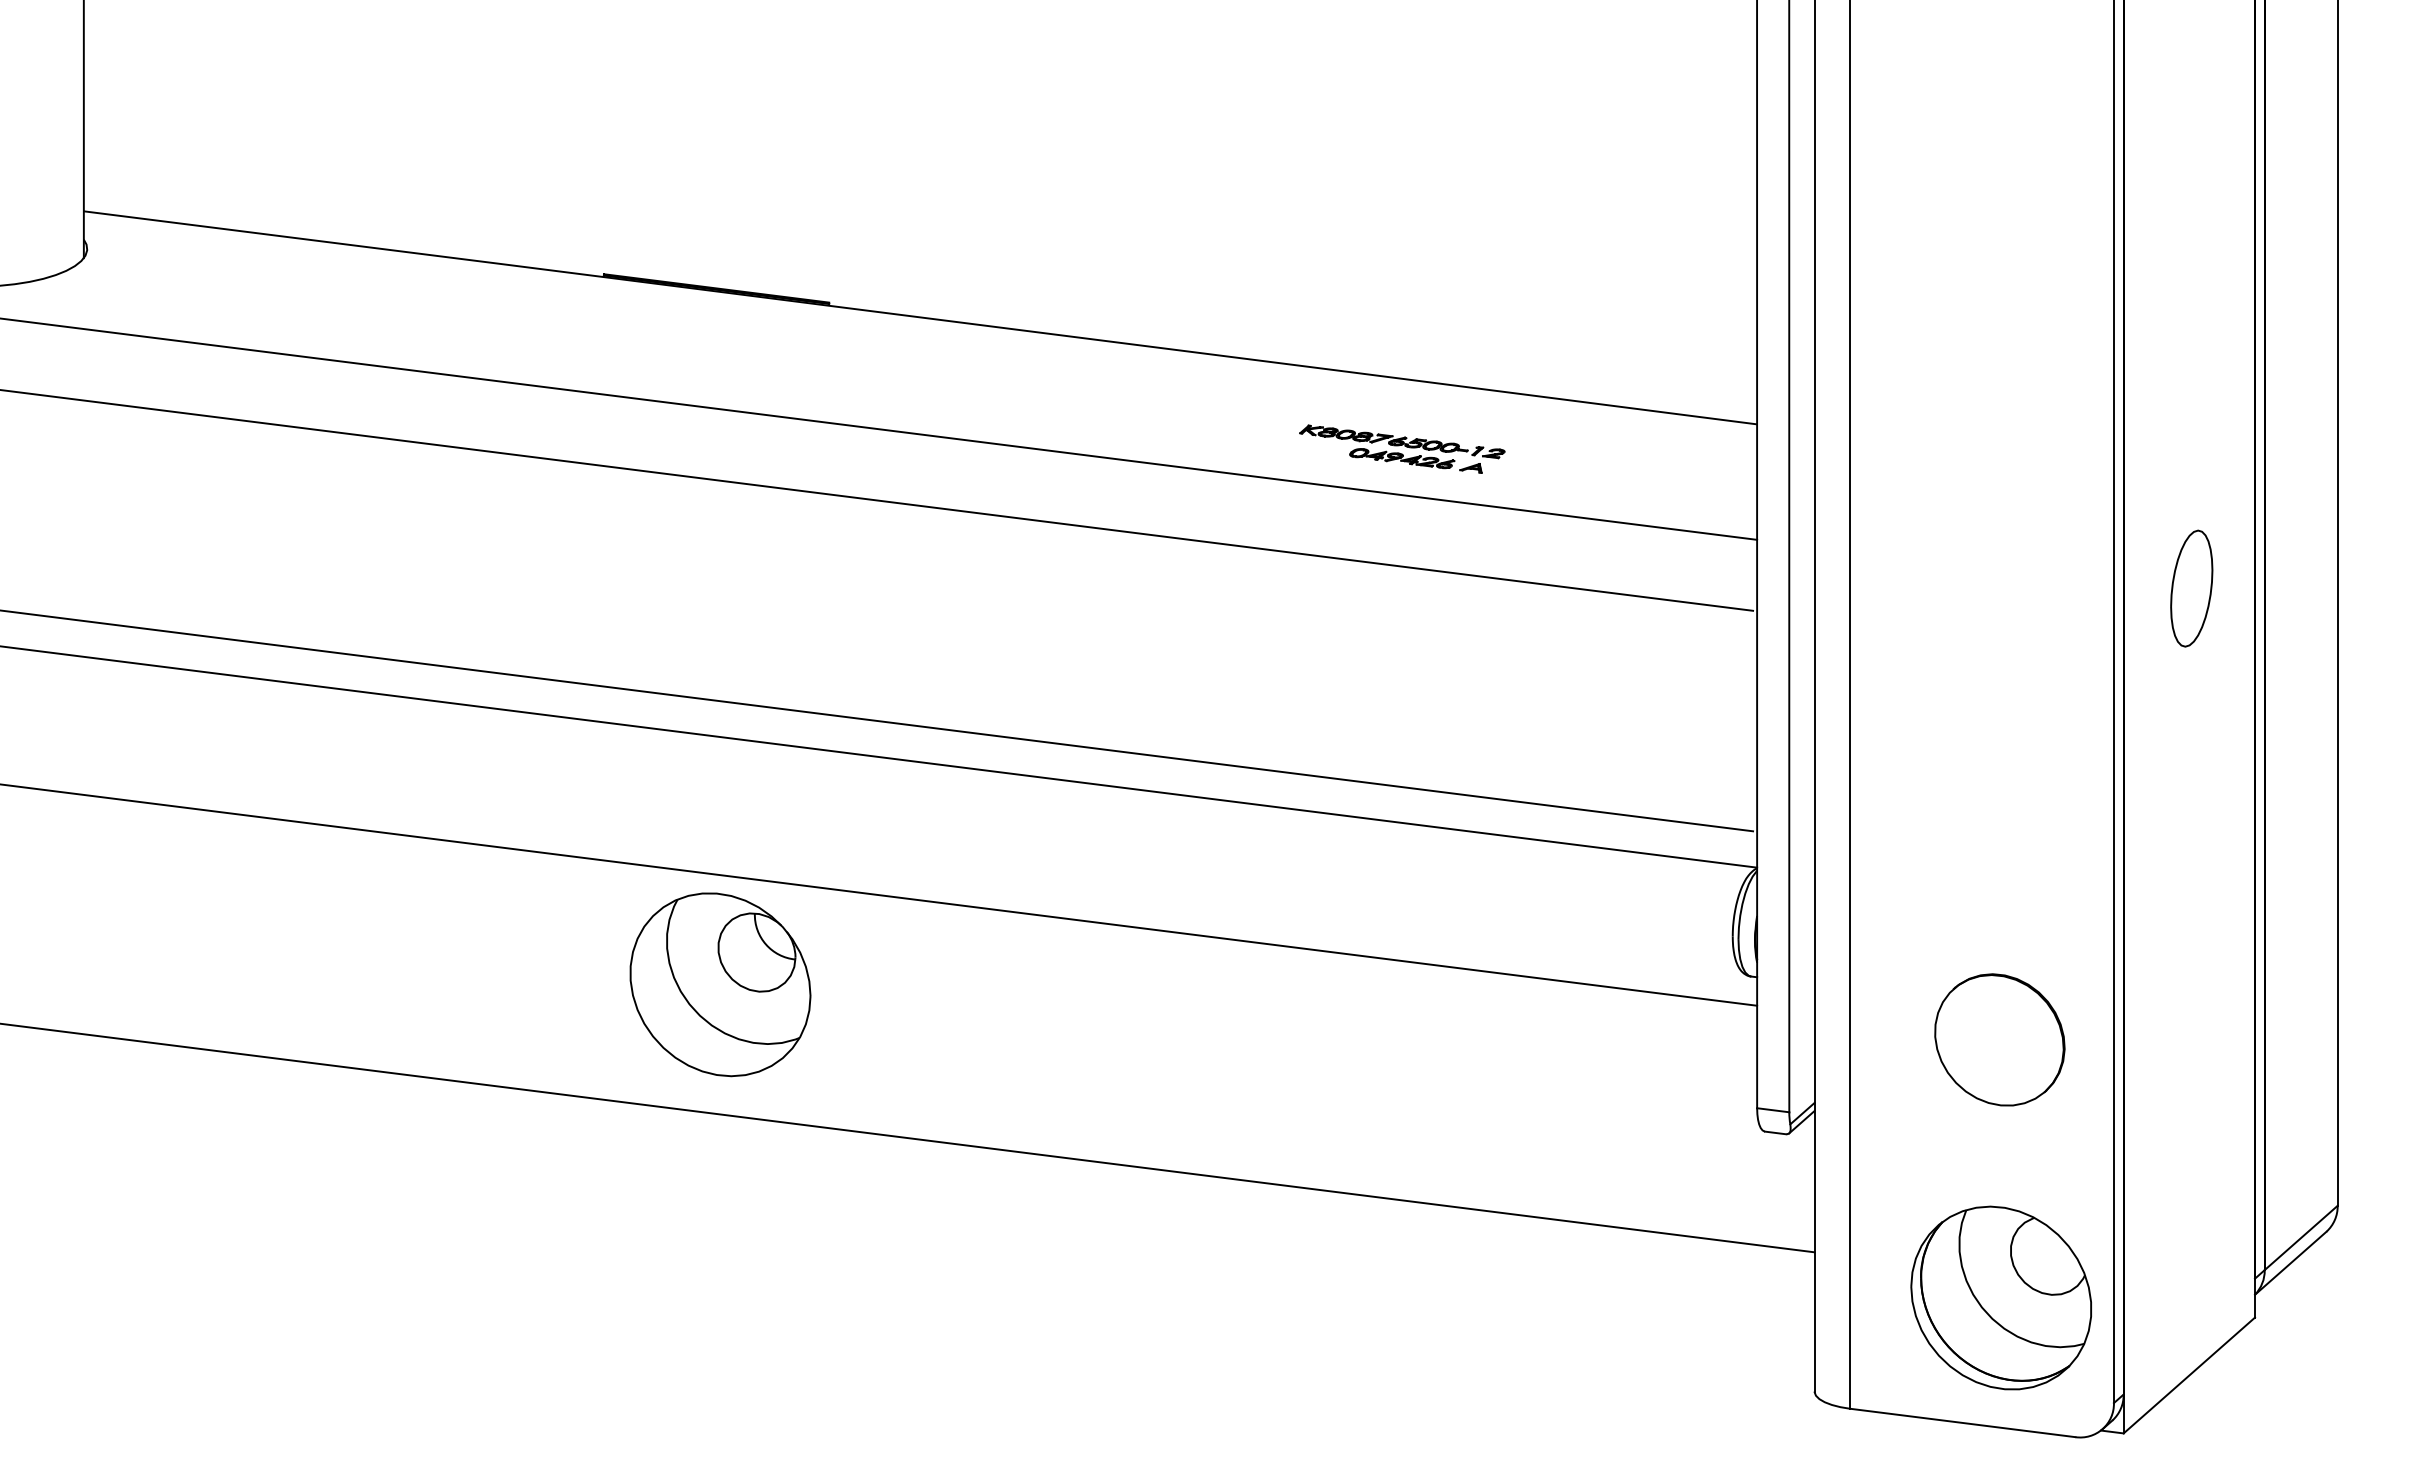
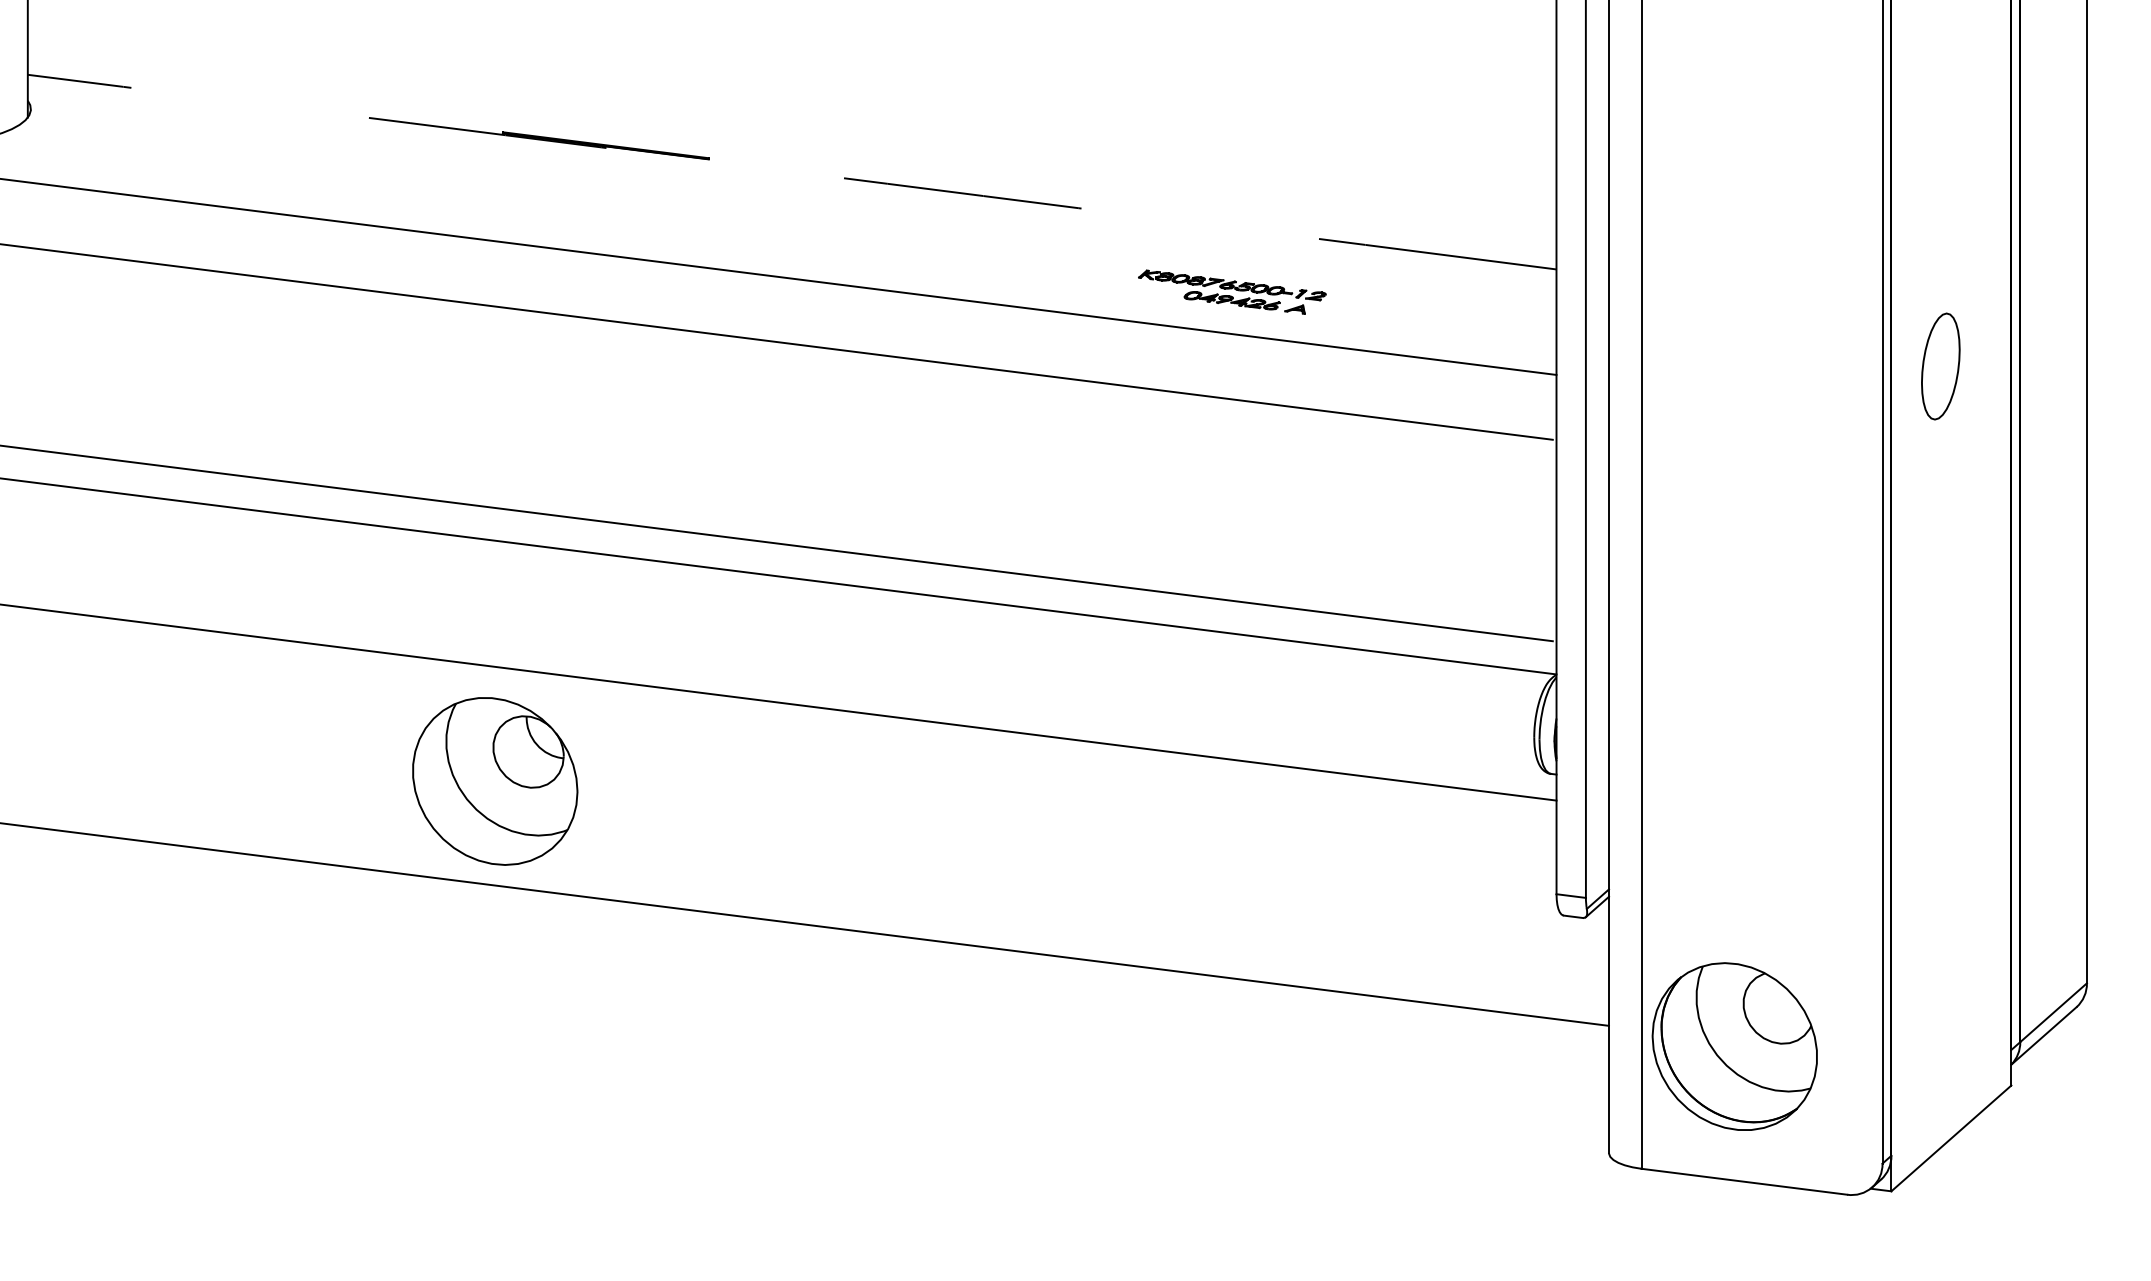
arc: (920, 317) -> (792, 171), solid -> dashed
part: (2191, 588) -> (1940, 366), moved
part: (720, 984) -> (495, 781), moved
part: (1999, 1039) -> (1777, 831), removed
part: (2000, 1297) -> (1734, 1046), moved

